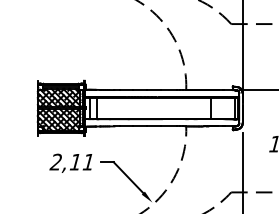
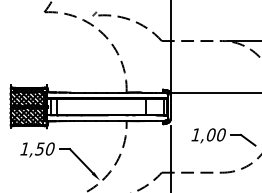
text: (71, 161) -> (36, 148), 2,11 -> 1,50

